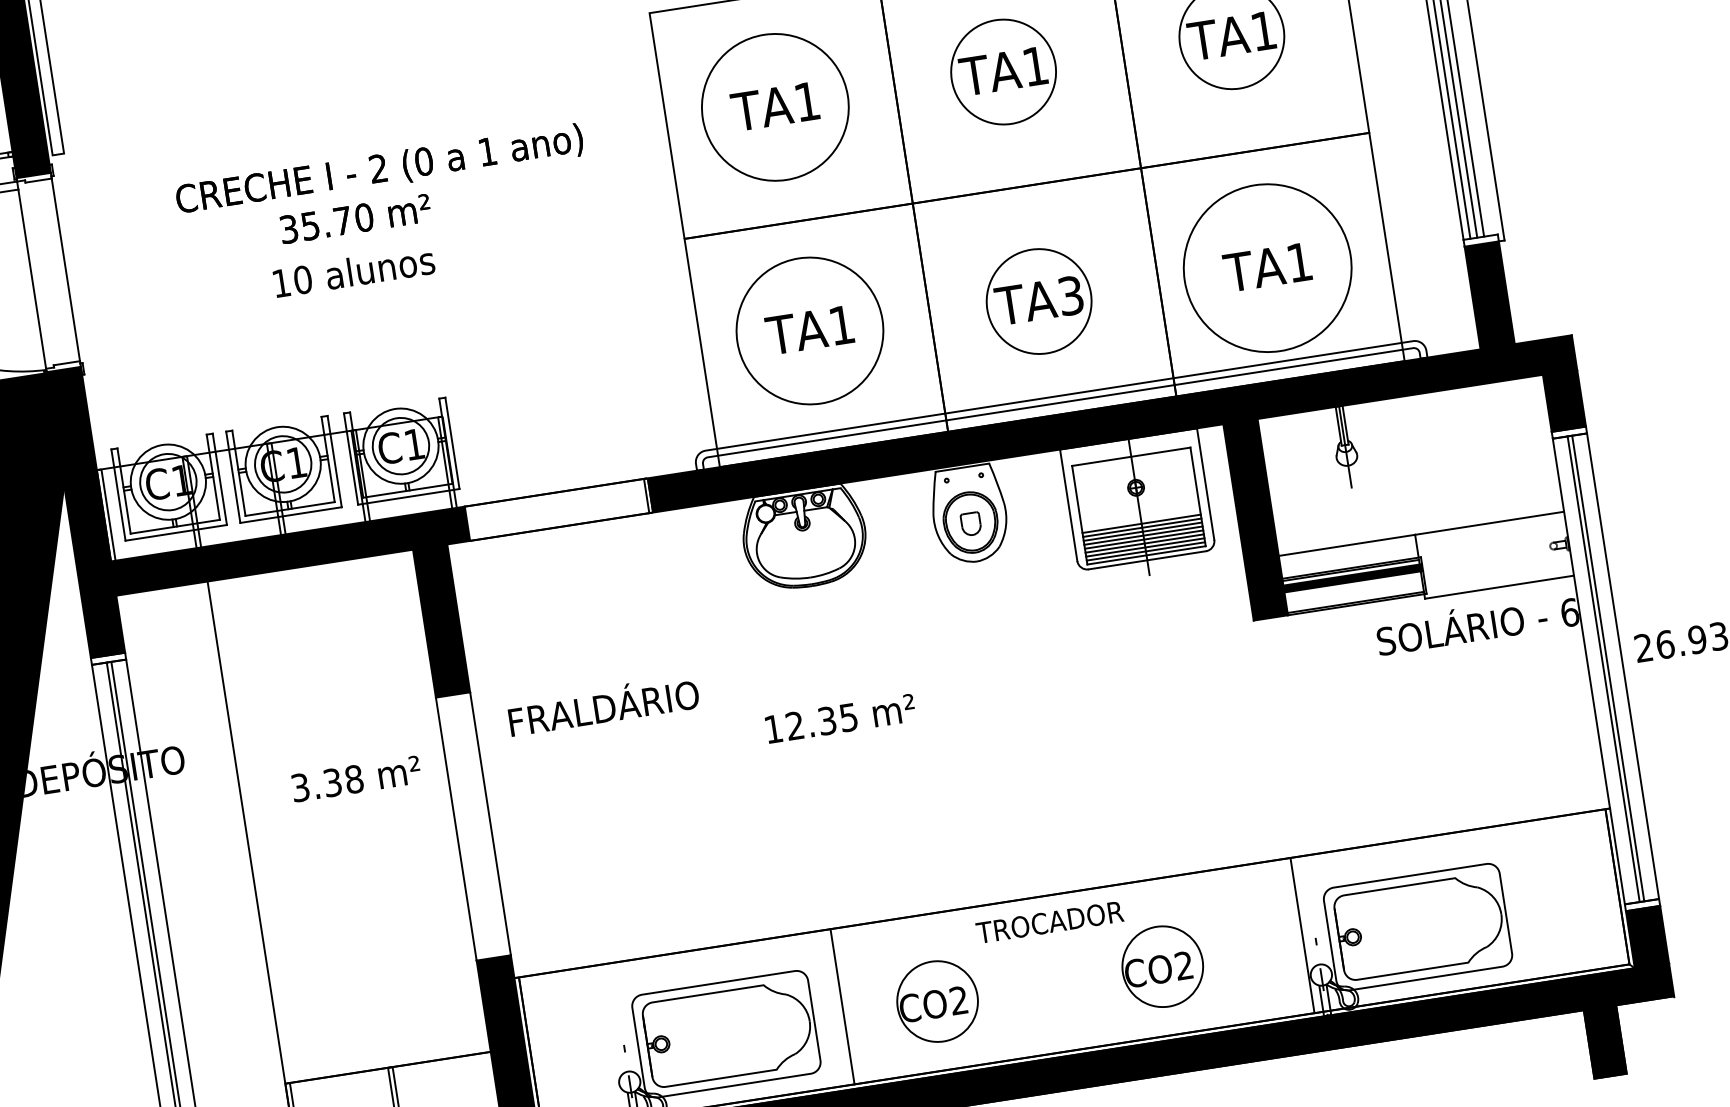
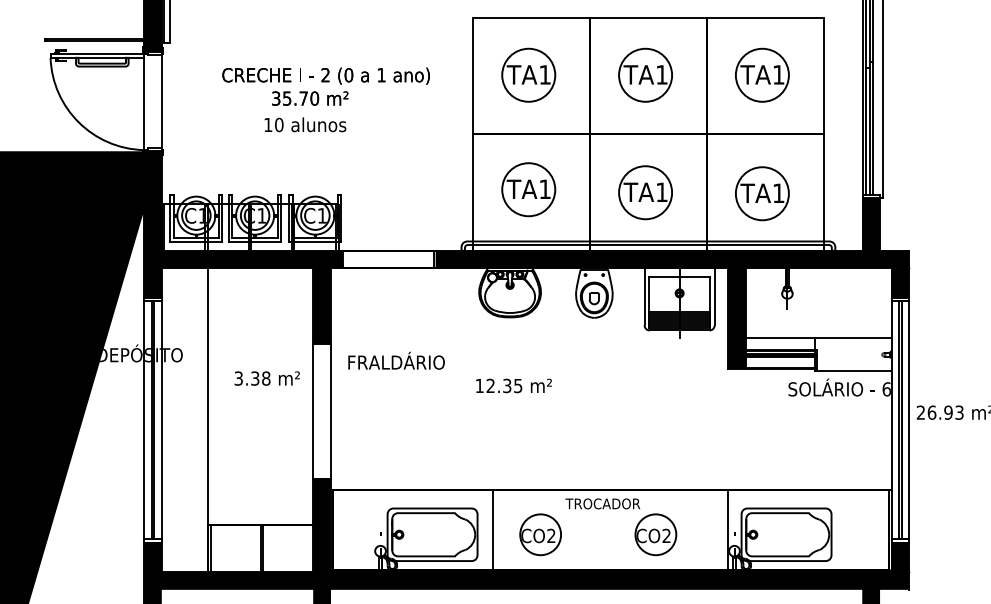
circle: (774, 105) -> (528, 74), size x0.71
circle: (1265, 267) -> (761, 193), size x0.62
text: (1070, 296) -> (661, 192), TA3 -> TA1
circle: (809, 330) -> (528, 189), size x0.71

